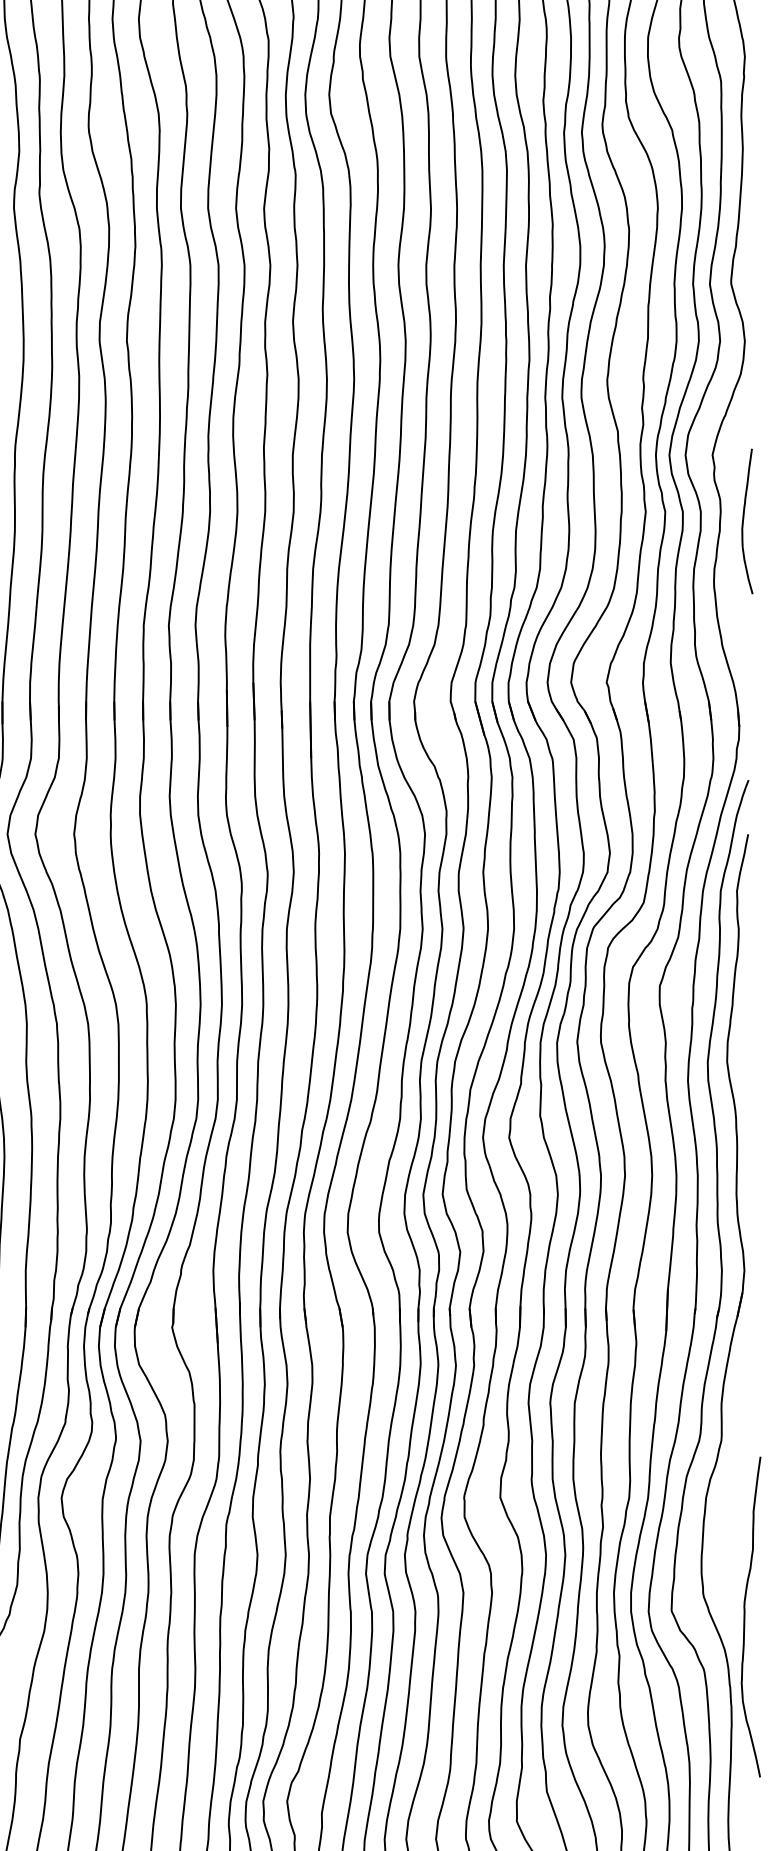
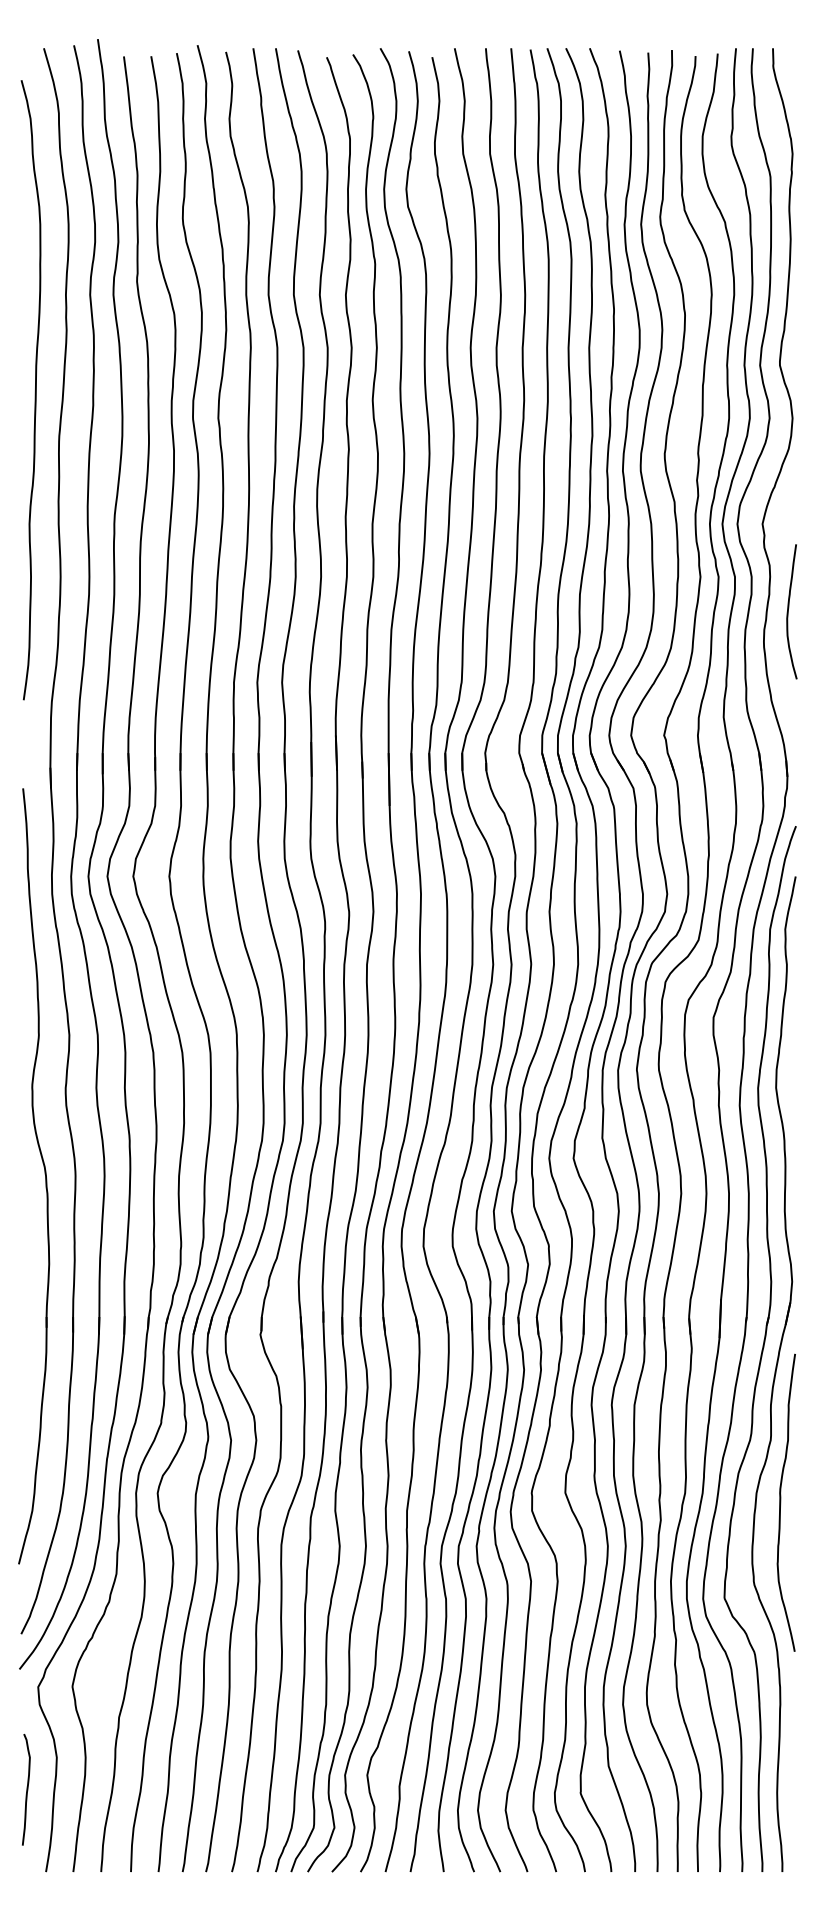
curve: (743, 521) -> (788, 611), moved
curve: (745, 1616) -> (781, 1502), moved

